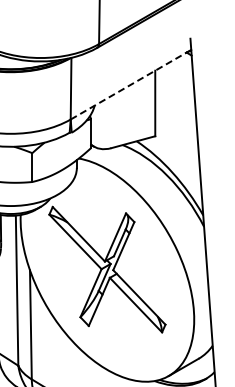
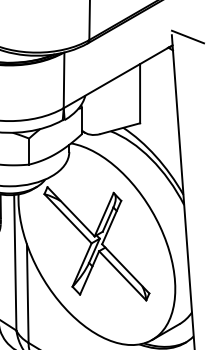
line: (208, 40) -> (188, 36), added
line: (128, 86) -> (115, 78), dashed -> solid

